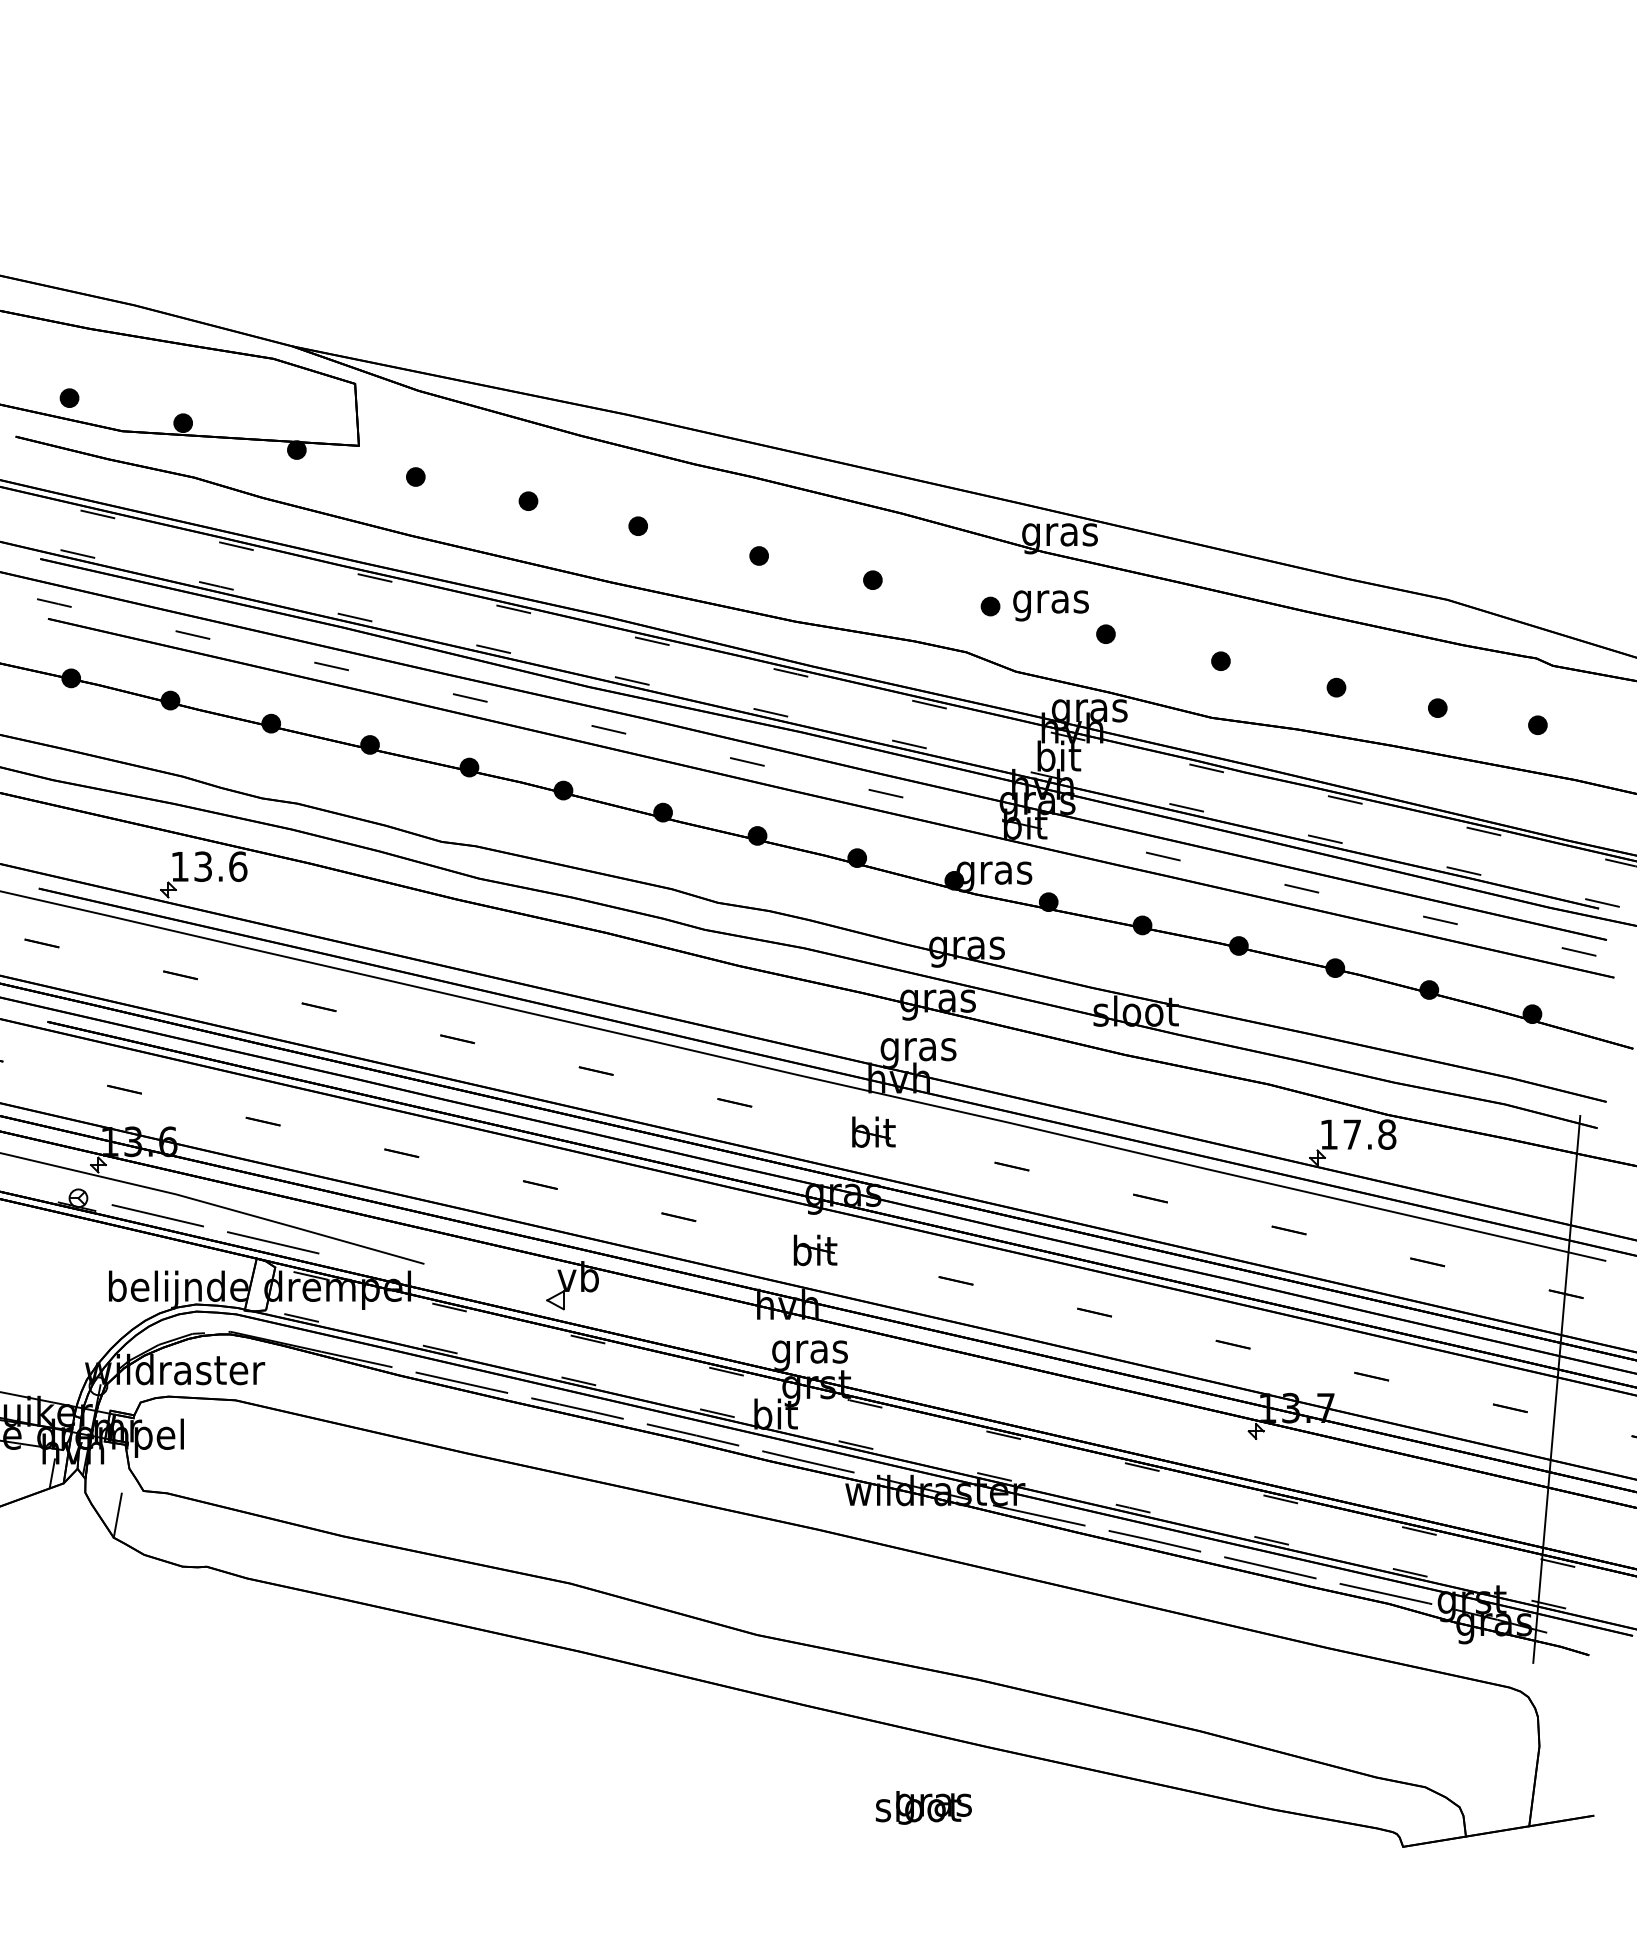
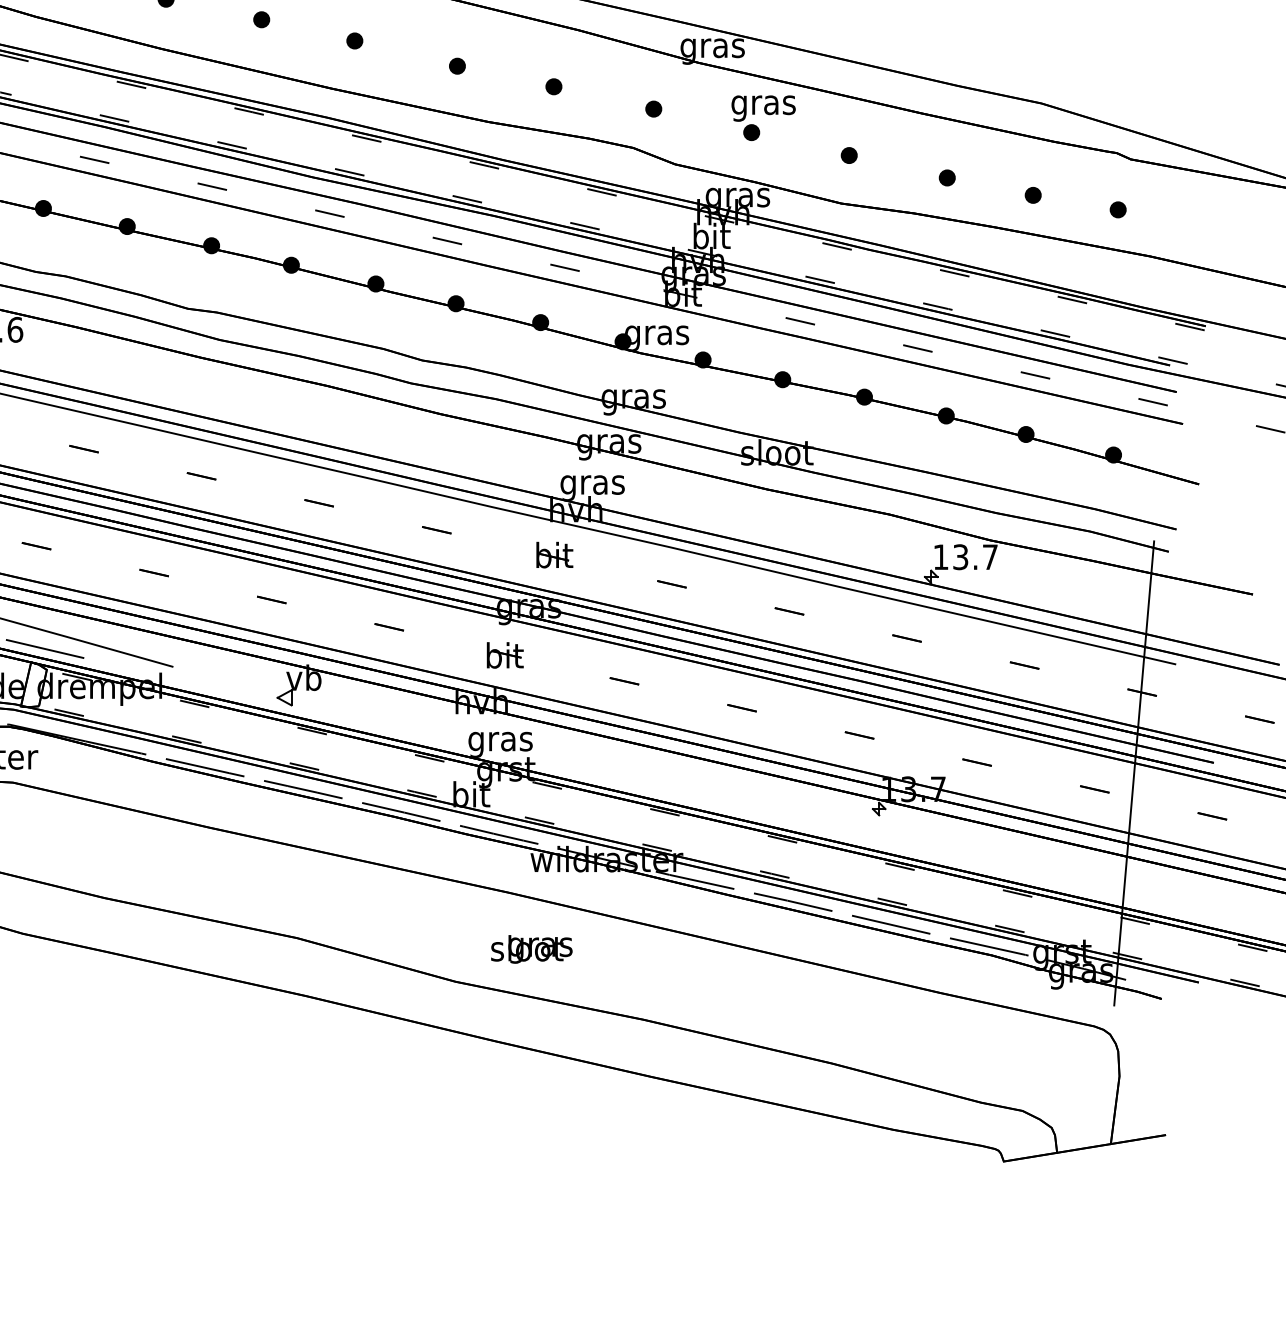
text: (1050, 605) -> (763, 108), moved
text: (1369, 1134) -> (975, 557), 17.8 -> 13.7
text: (923, 1807) -> (531, 949), moved

